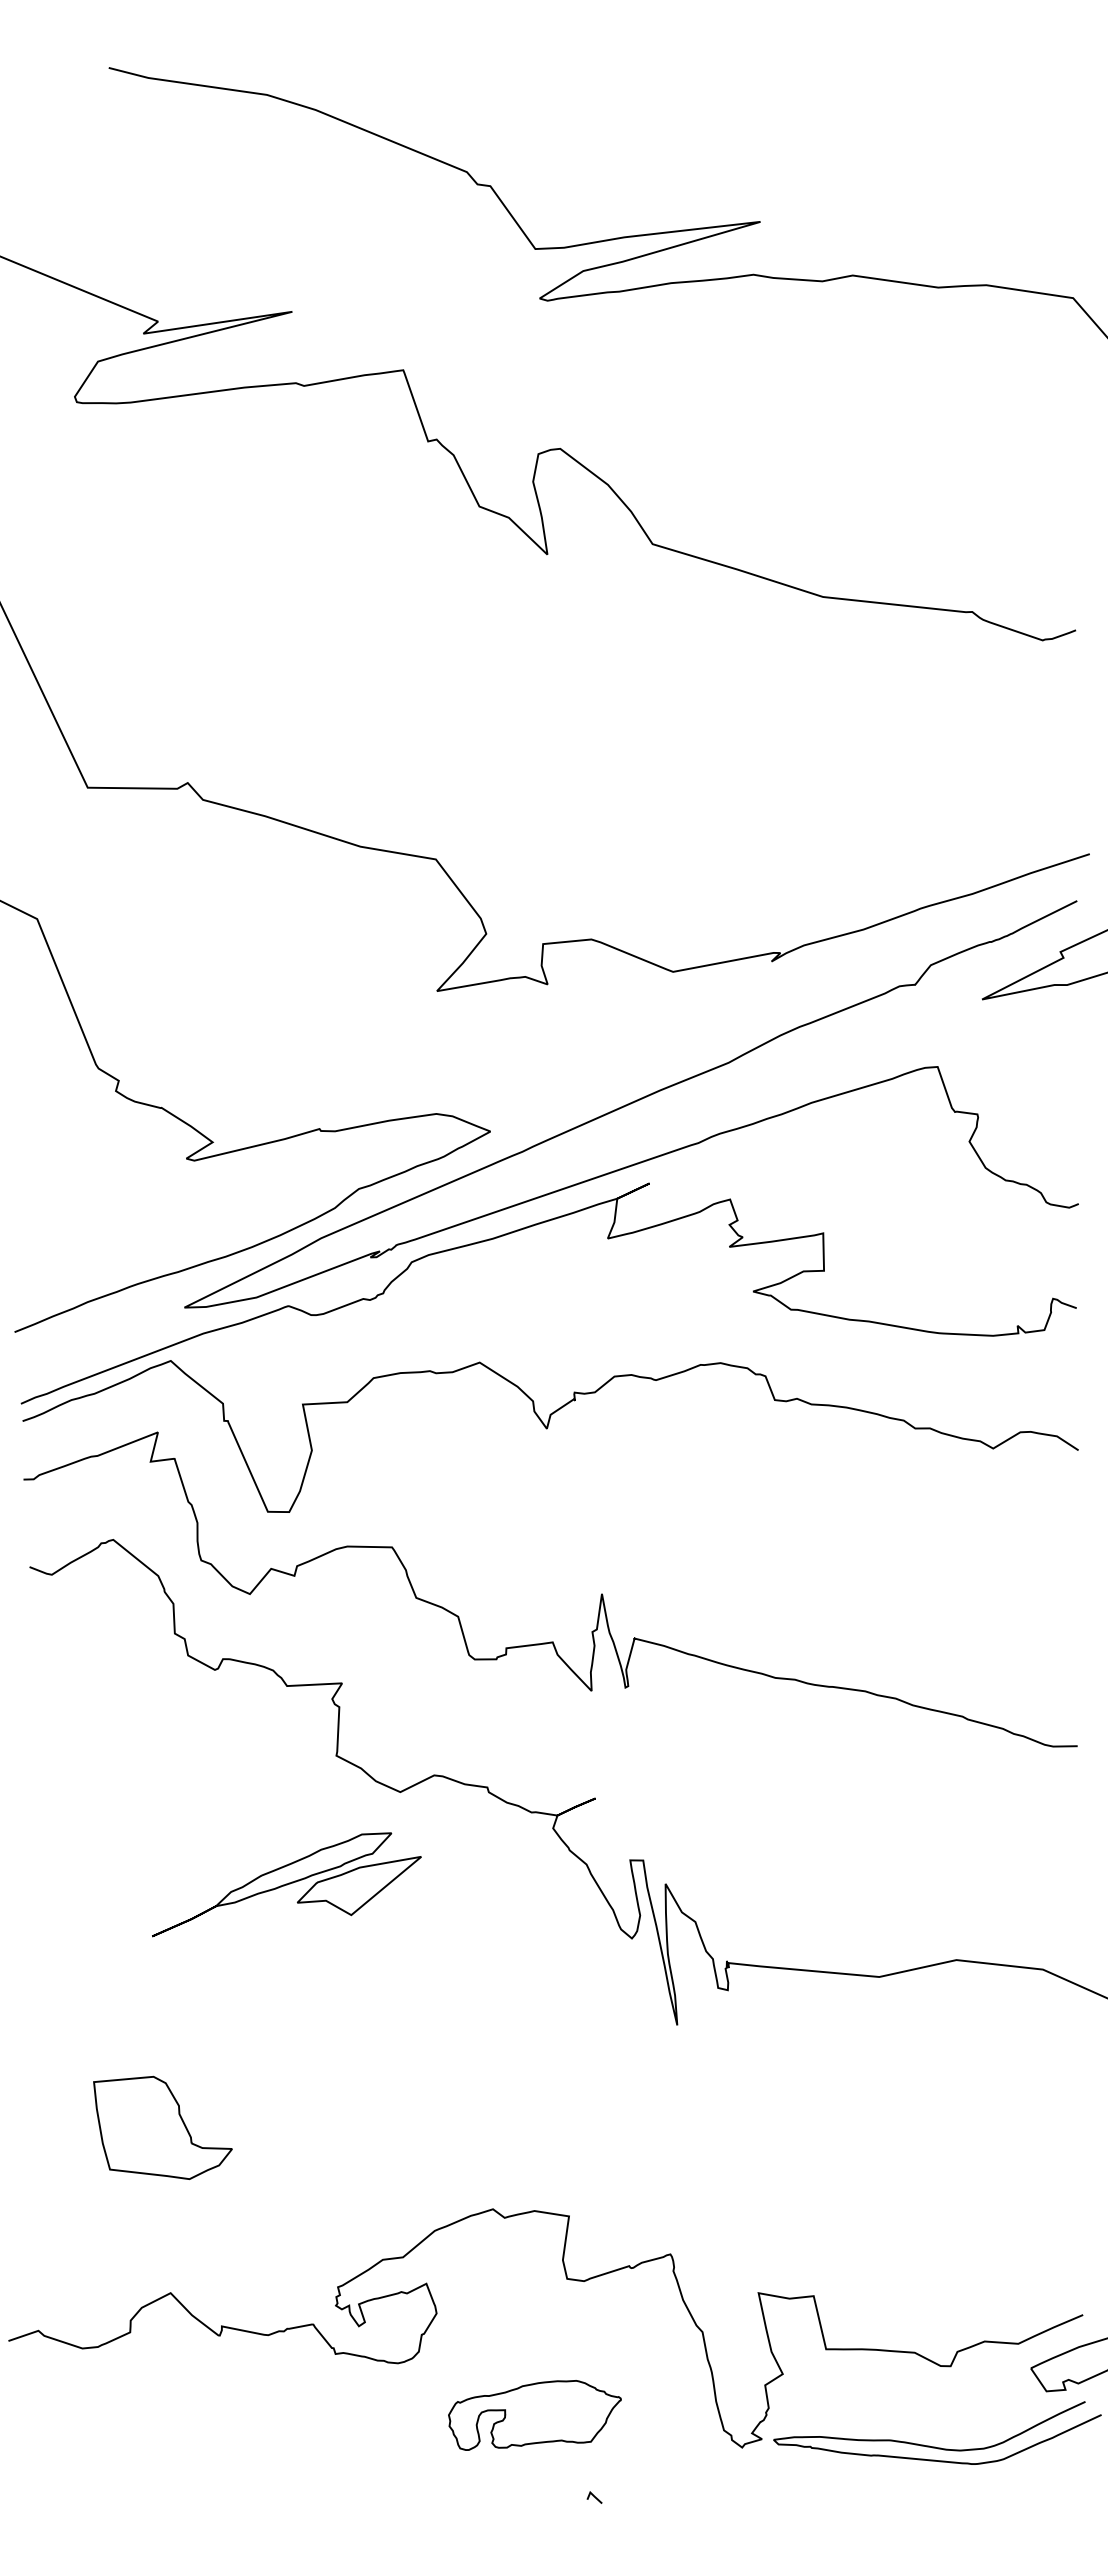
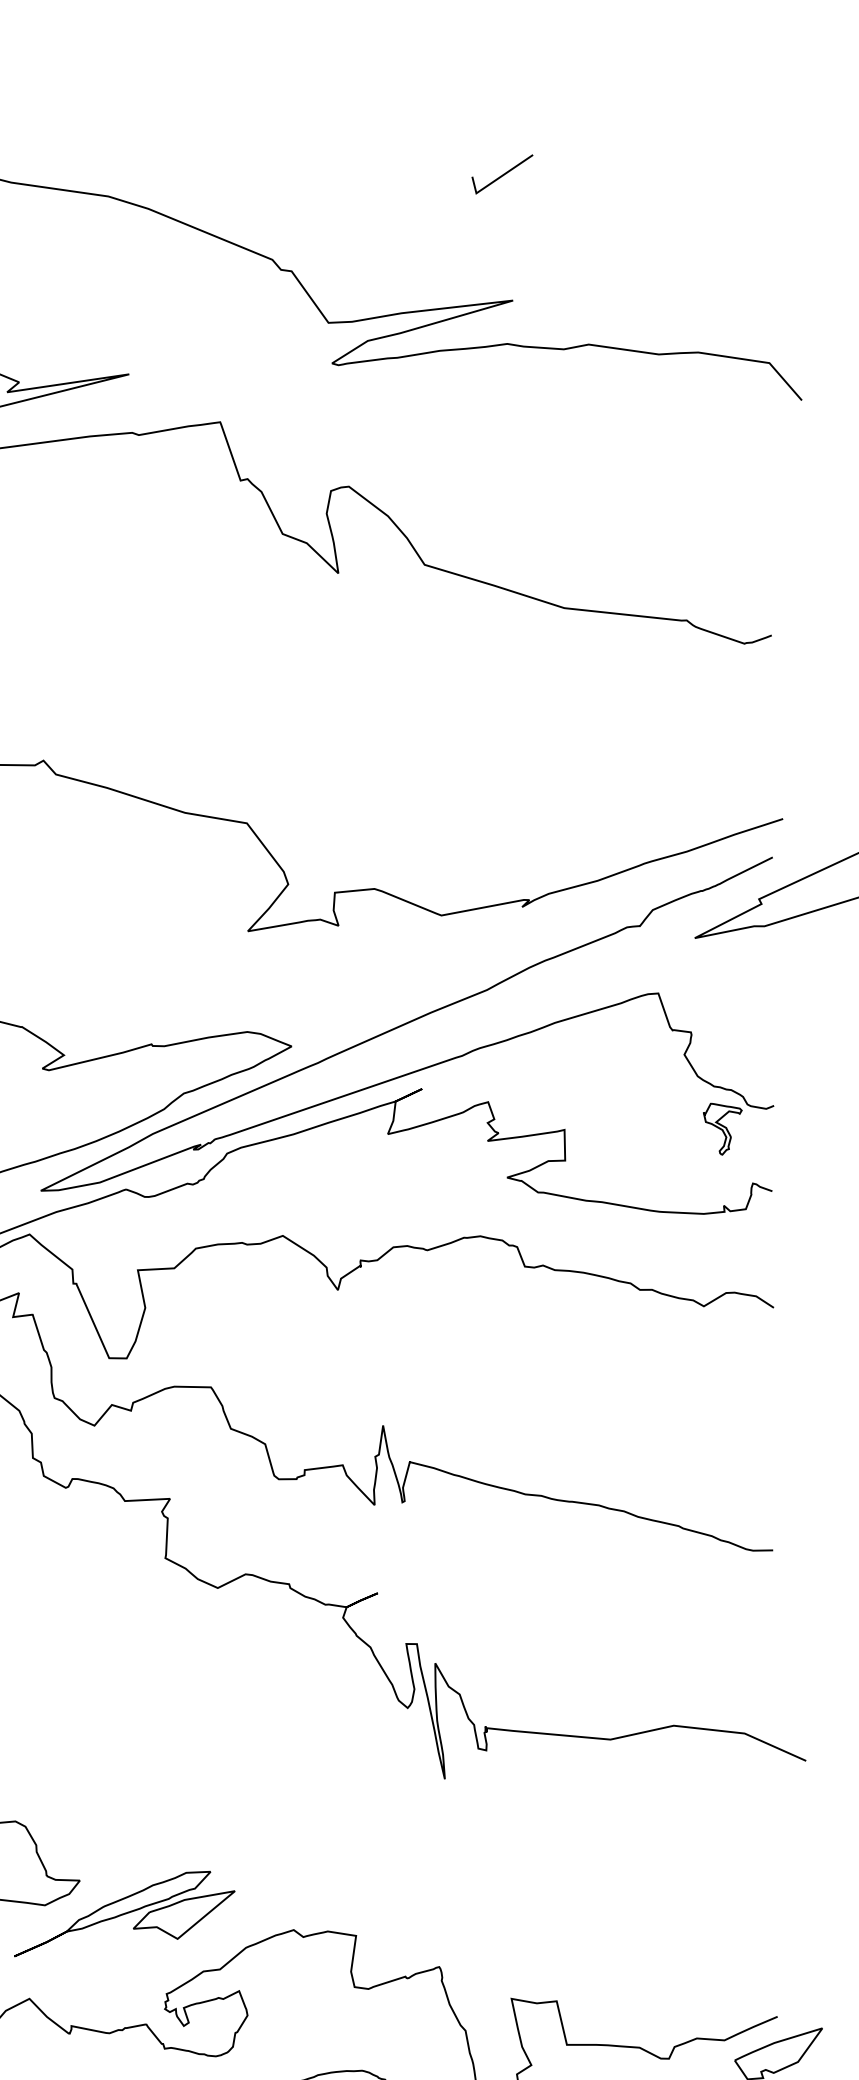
line: (748, 67) -> (503, 174), added
part: (1016, 1232) -> (722, 1129), added
part: (286, 1884) -> (124, 1913), moved

